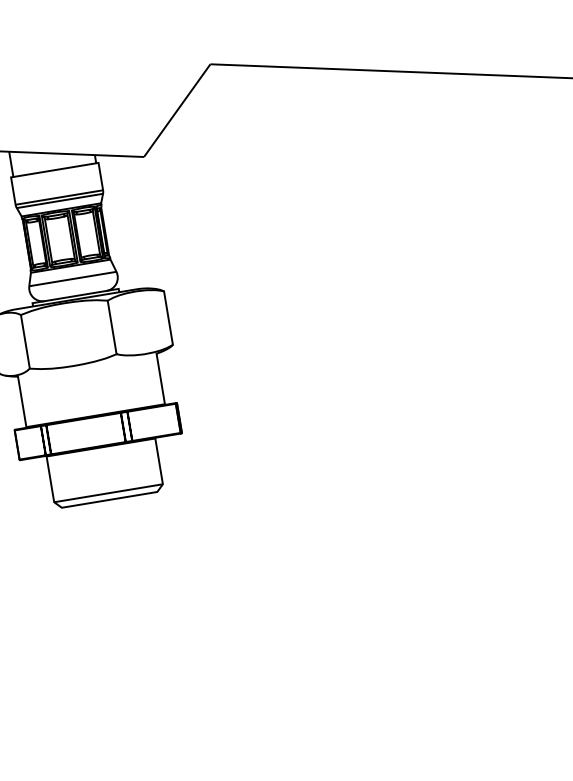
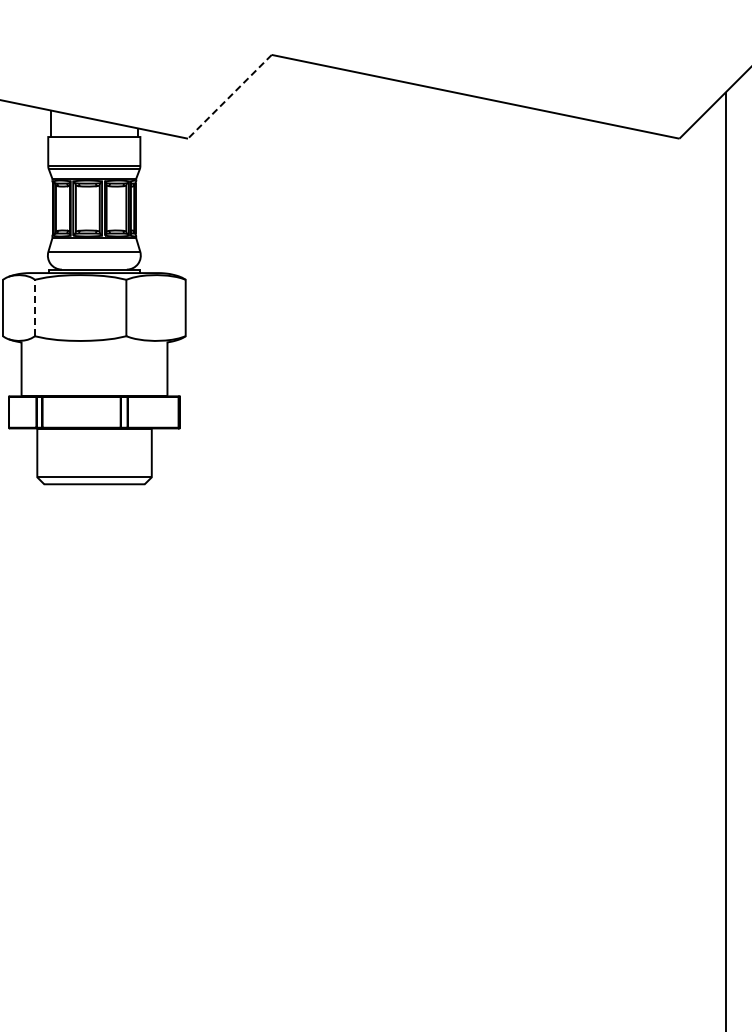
line: (176, 111) -> (229, 97), solid -> dashed
line: (25, 341) -> (35, 307), solid -> dashed

